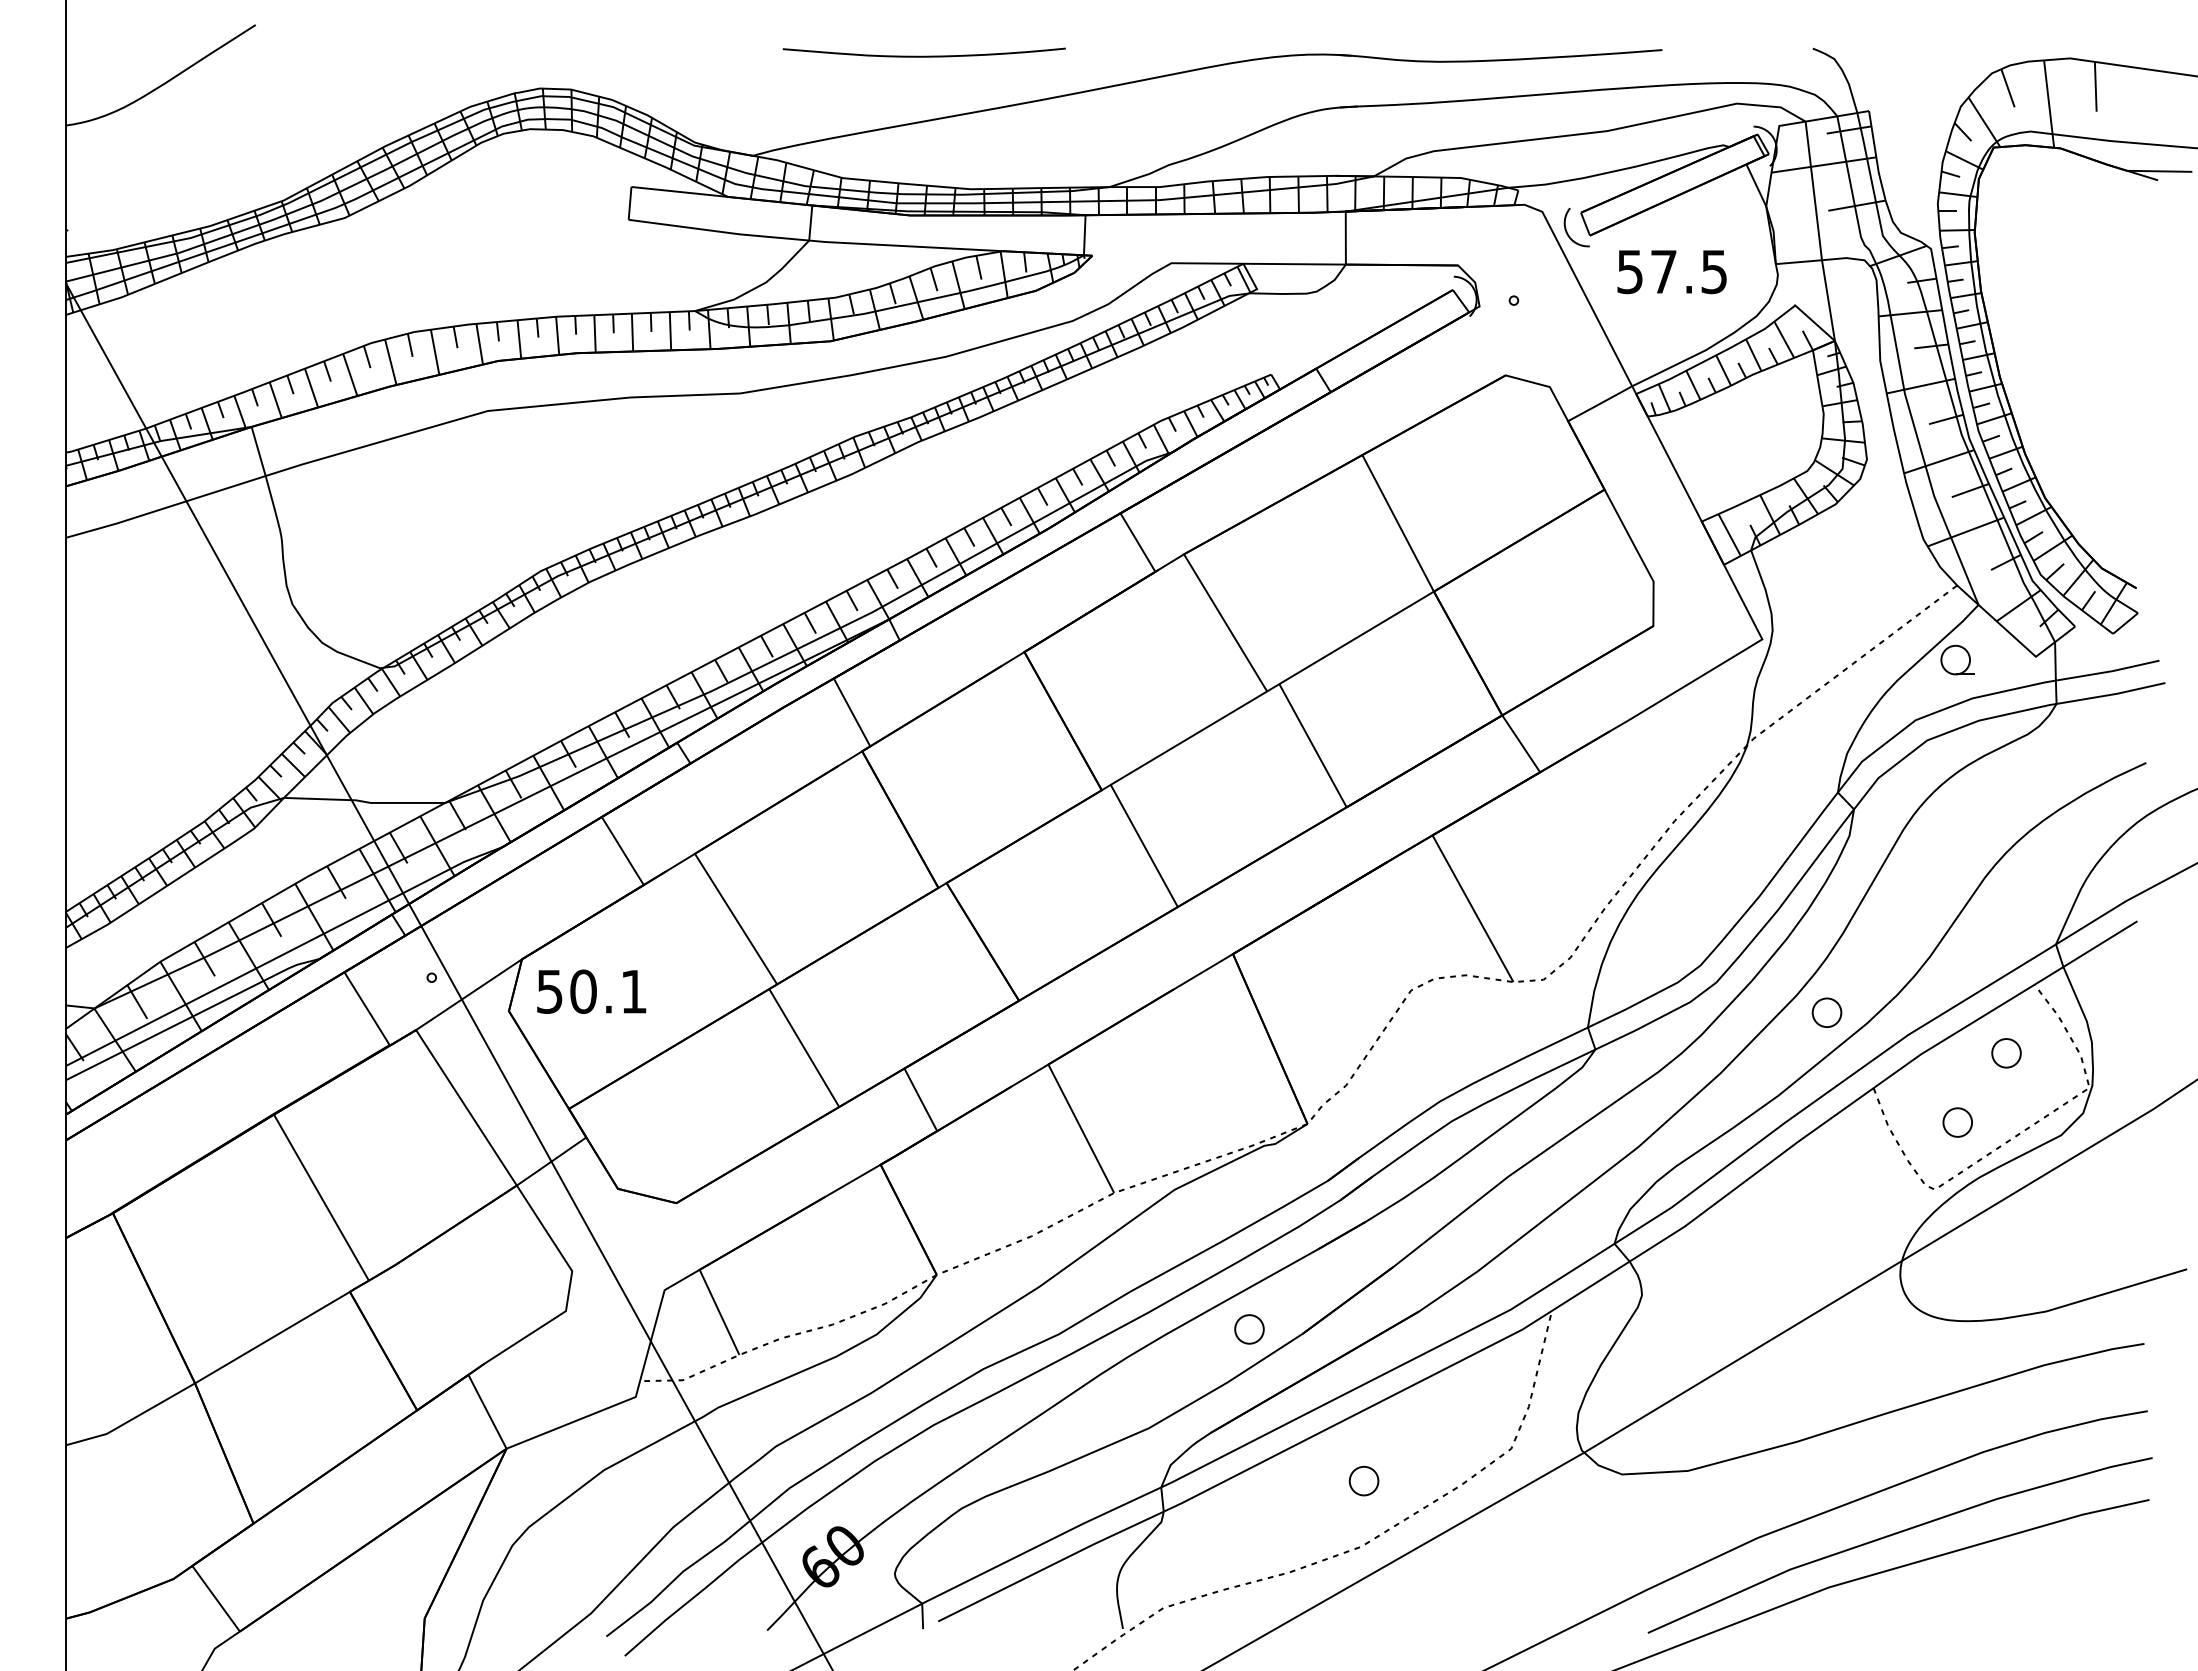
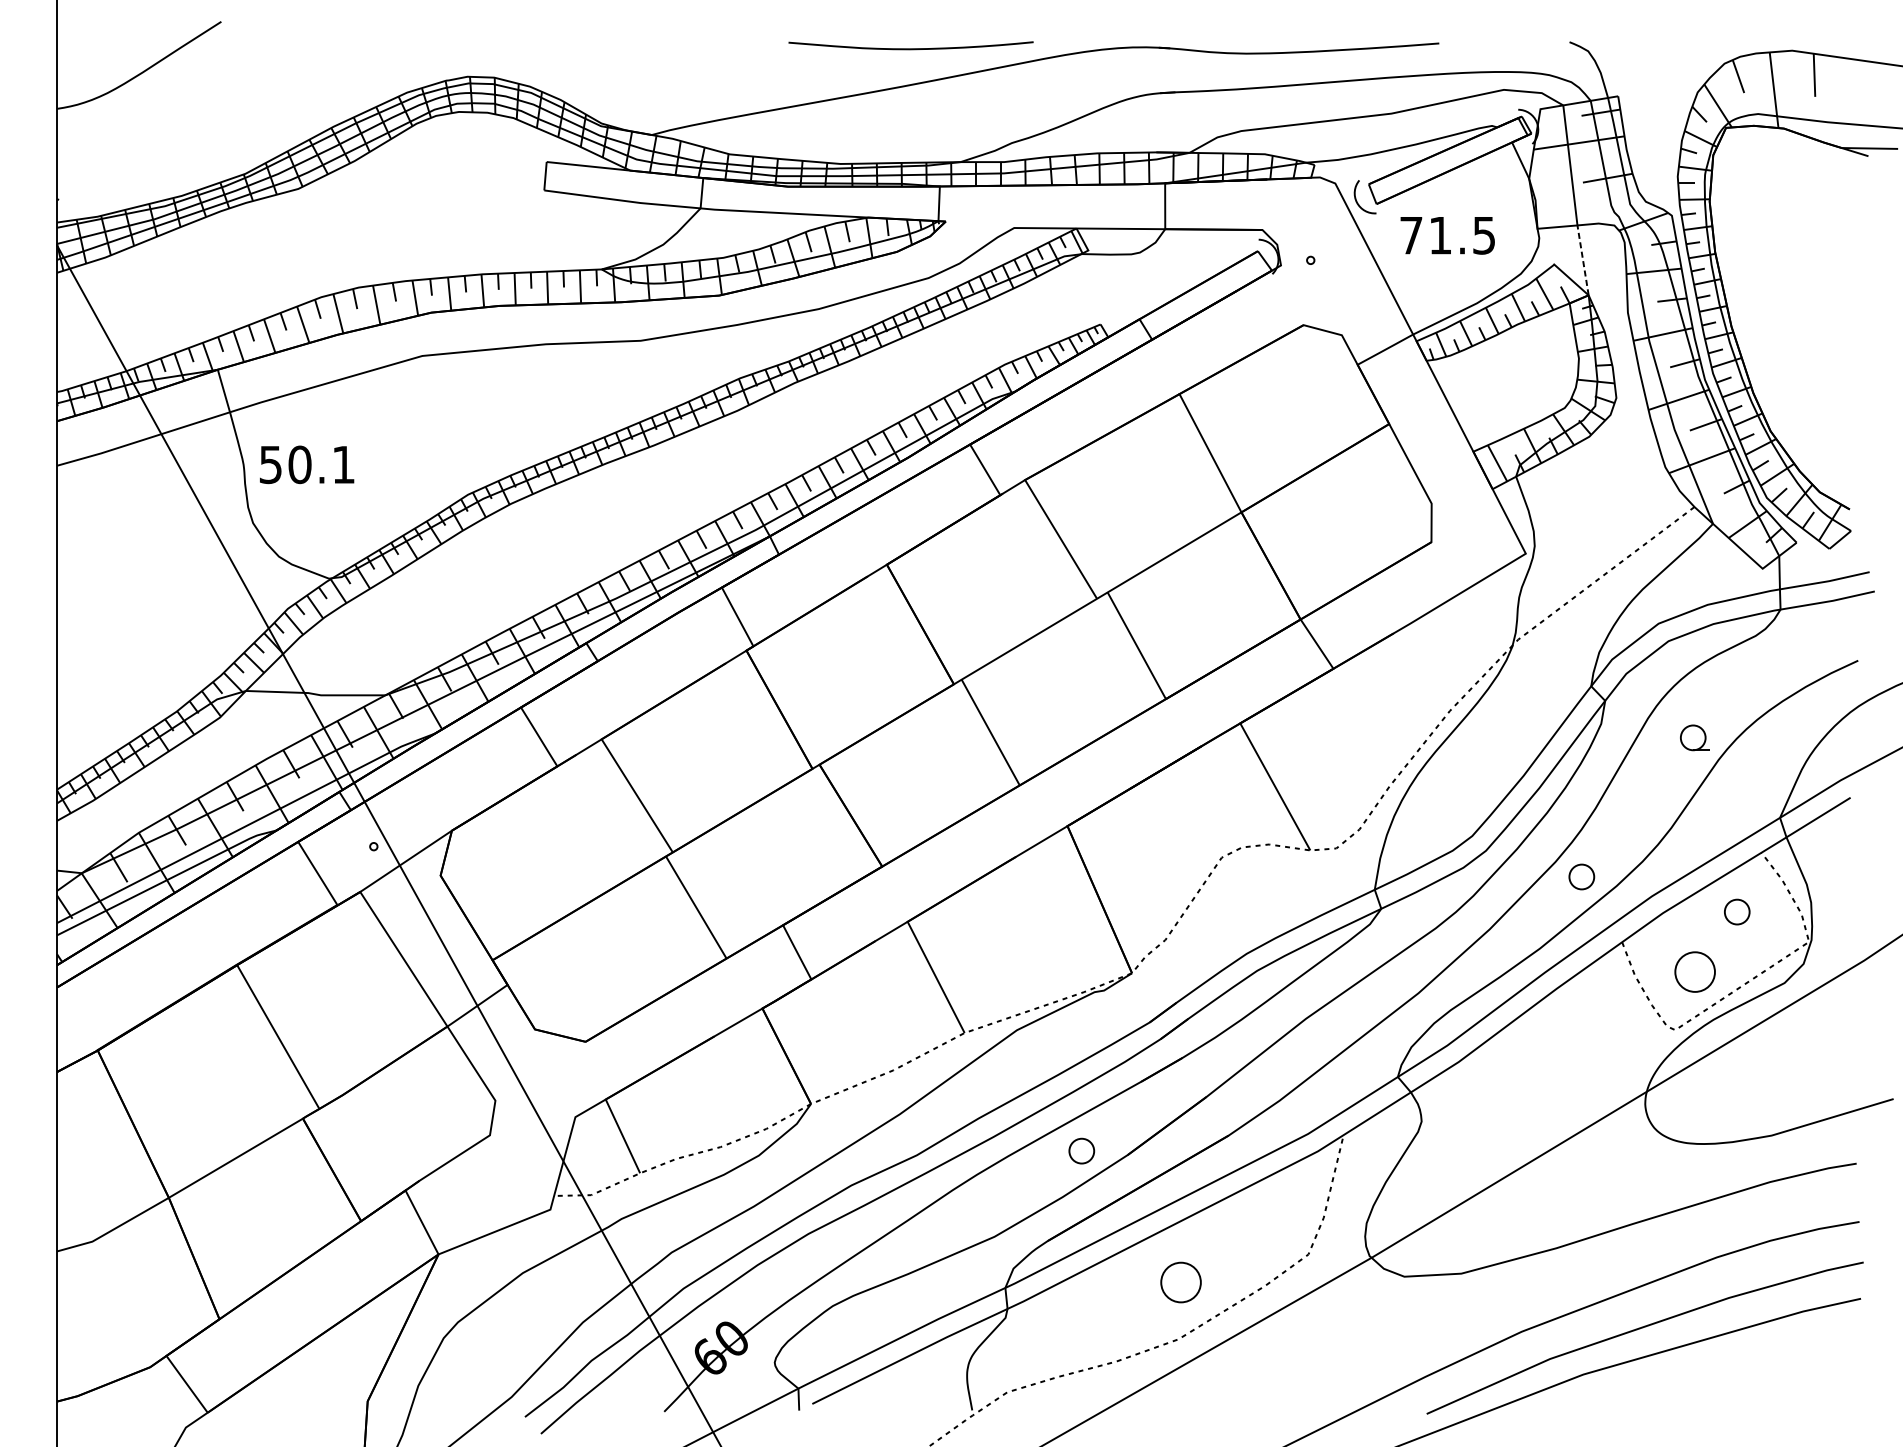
curve: (923, 55) -> (910, 48), moved
text: (1646, 272) -> (1425, 236), 57.5 -> 71.5
line: (1828, 300) -> (1583, 260), solid -> dashed
part: (1957, 659) -> (1694, 737), moved
text: (591, 991) -> (306, 464), moved
part: (1957, 1122) -> (1694, 971), size x1.6
part: (1363, 1480) -> (1180, 1281), size x1.6

